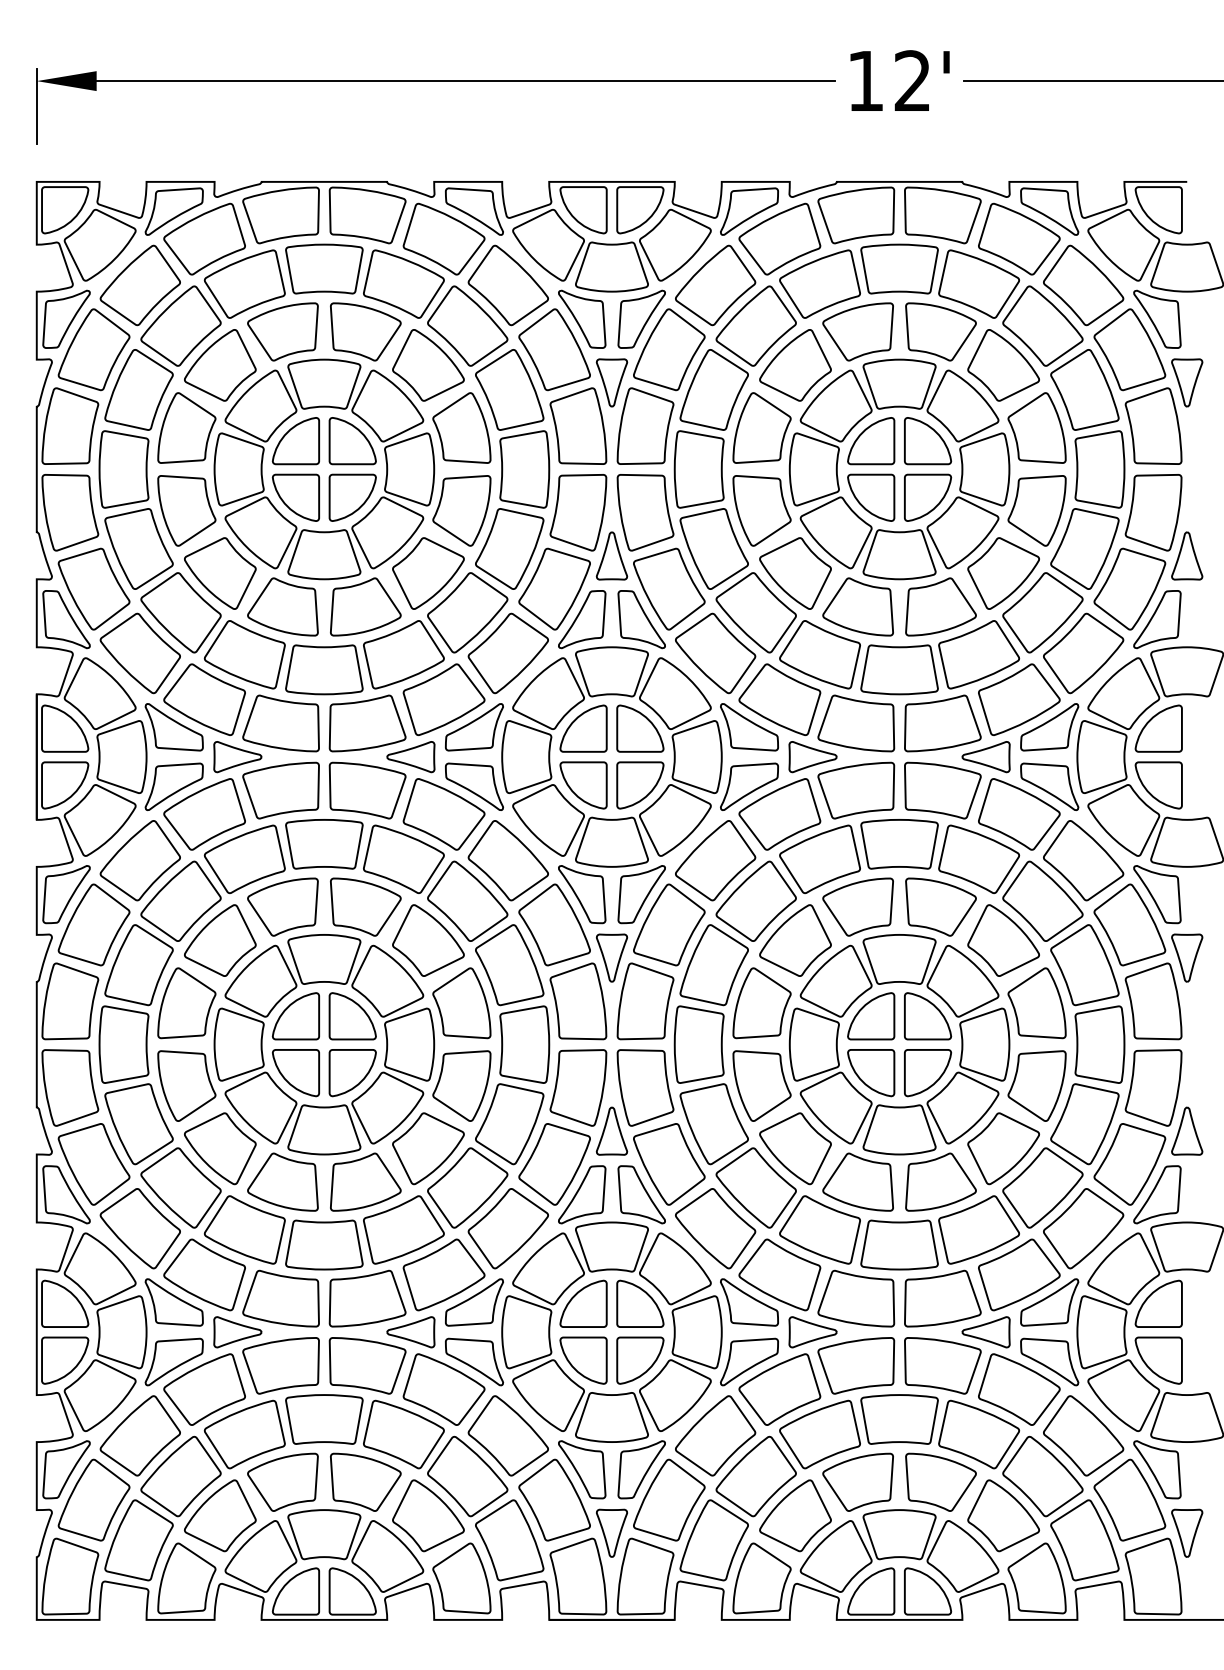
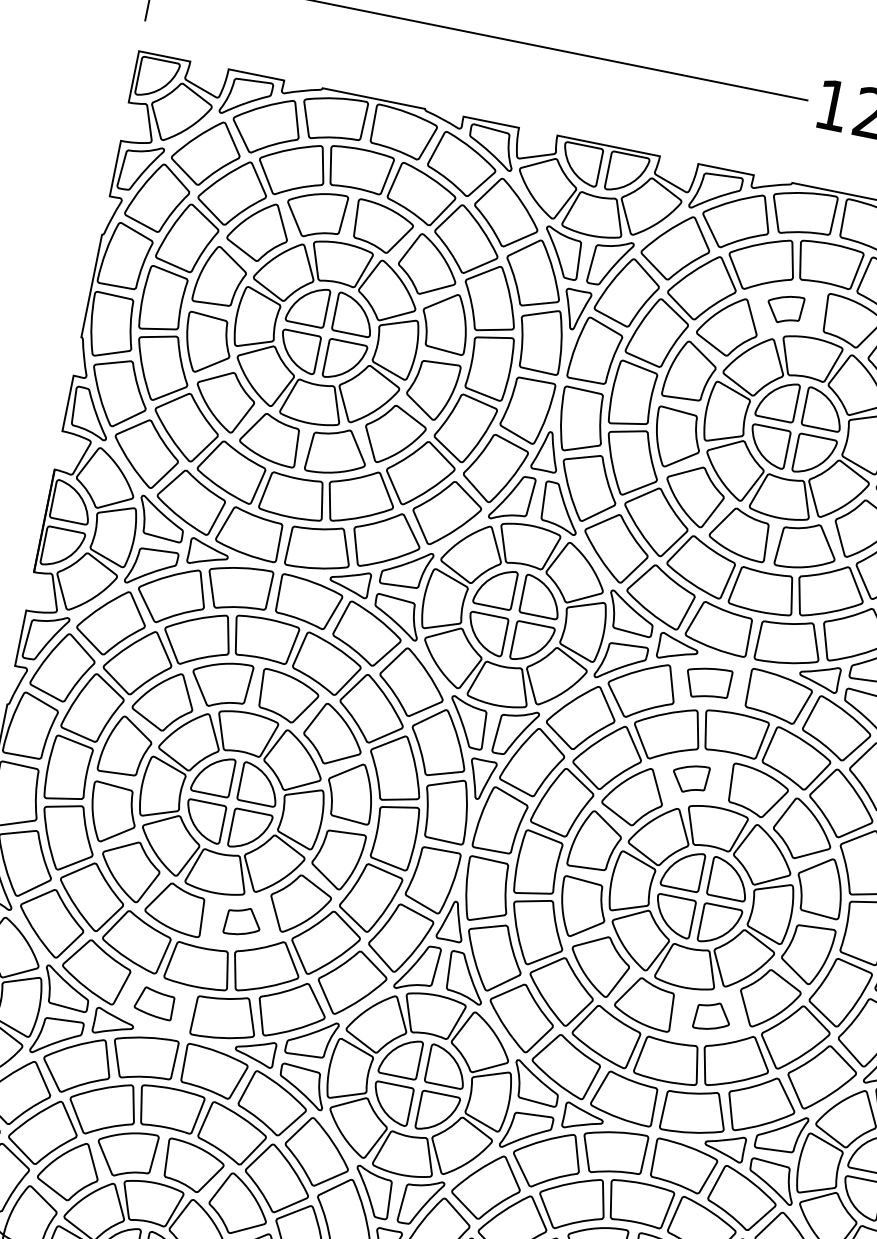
part: (857, 331) -> (784, 308), size x0.6
part: (856, 790) -> (708, 683), size x0.7
part: (857, 906) -> (689, 777), size x0.6
part: (365, 1181) -> (242, 921), size x0.6
part: (940, 1181) -> (712, 1016), size x0.6
part: (280, 1298) -> (154, 1003), size x0.6

